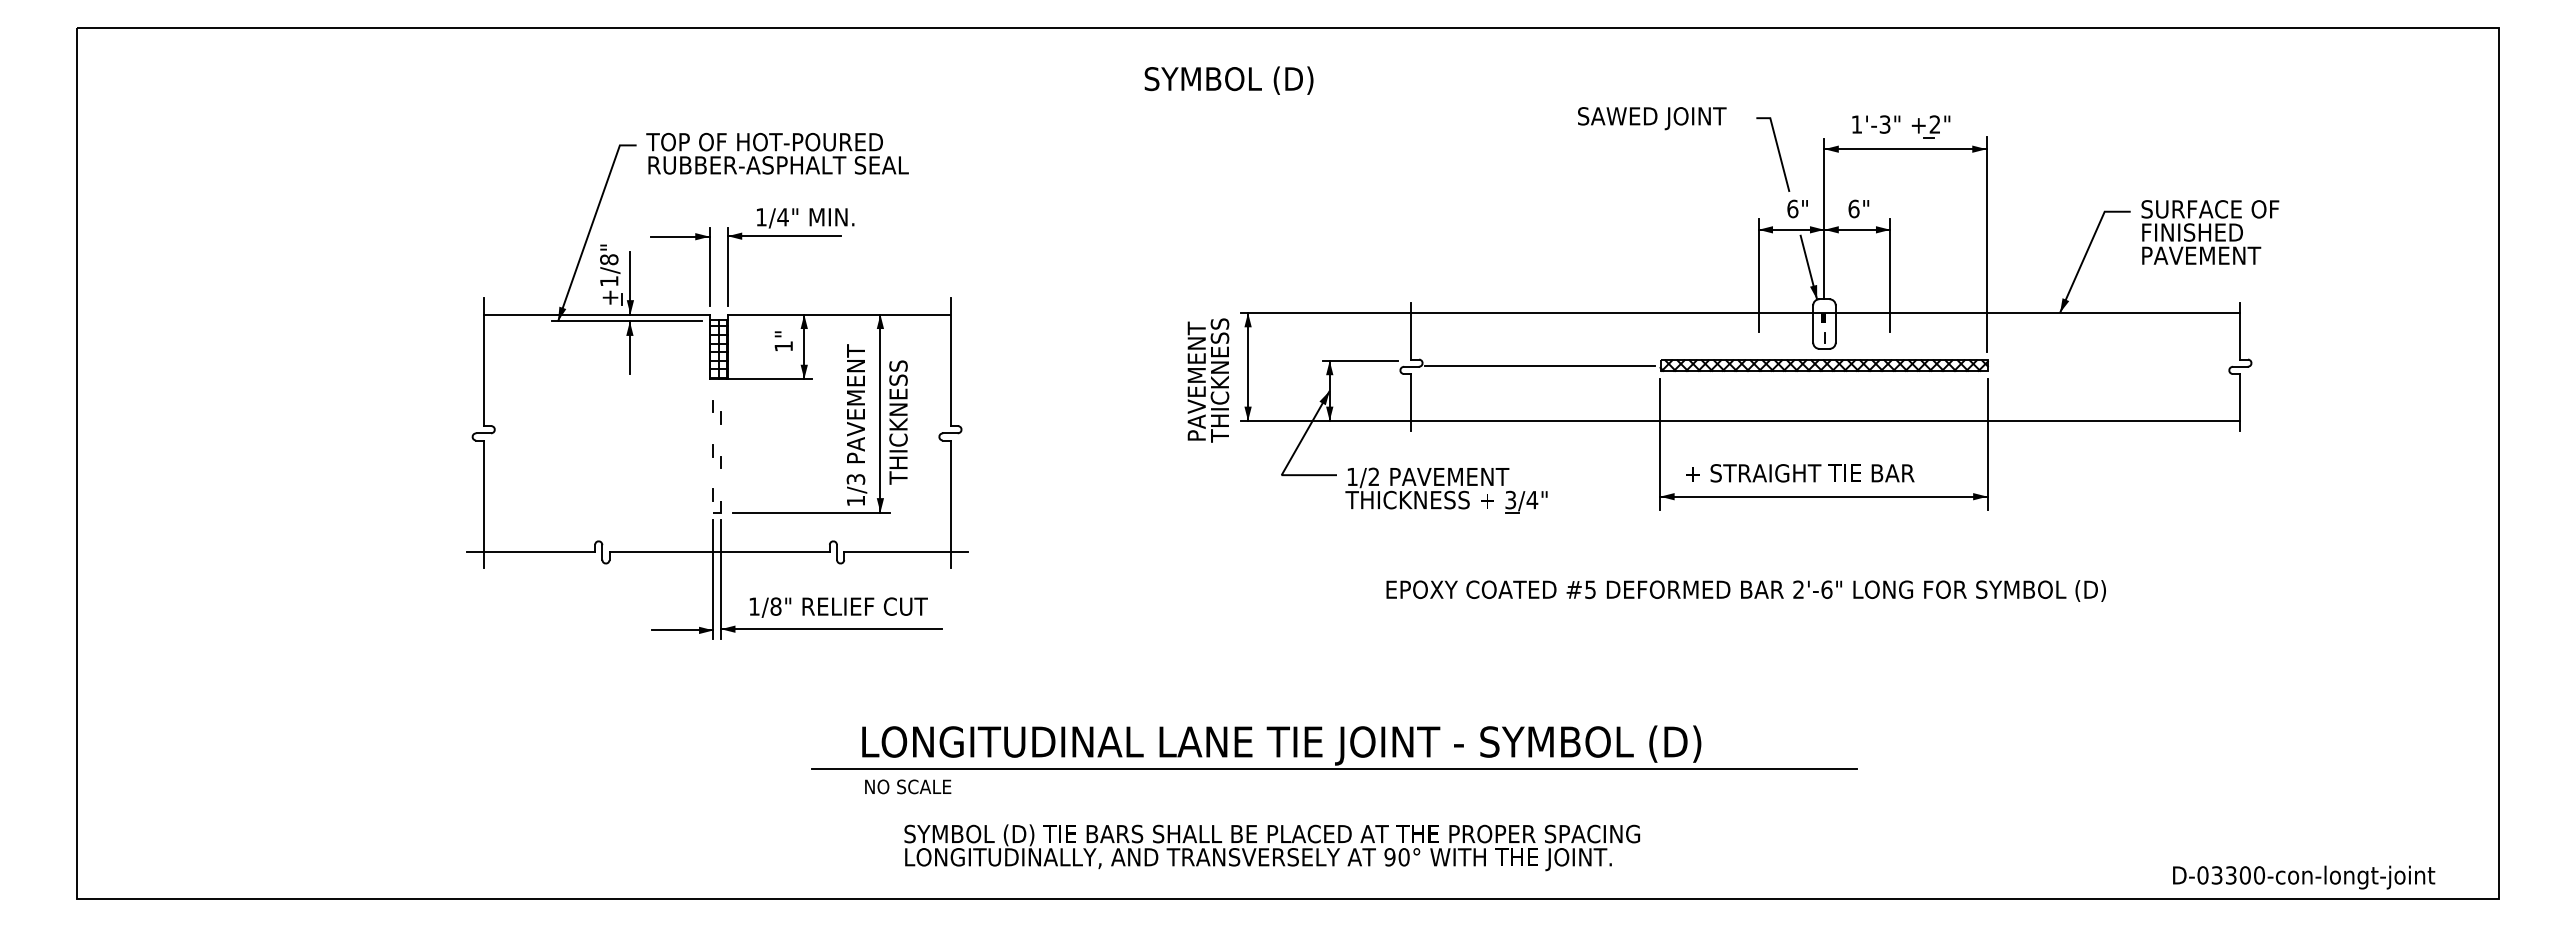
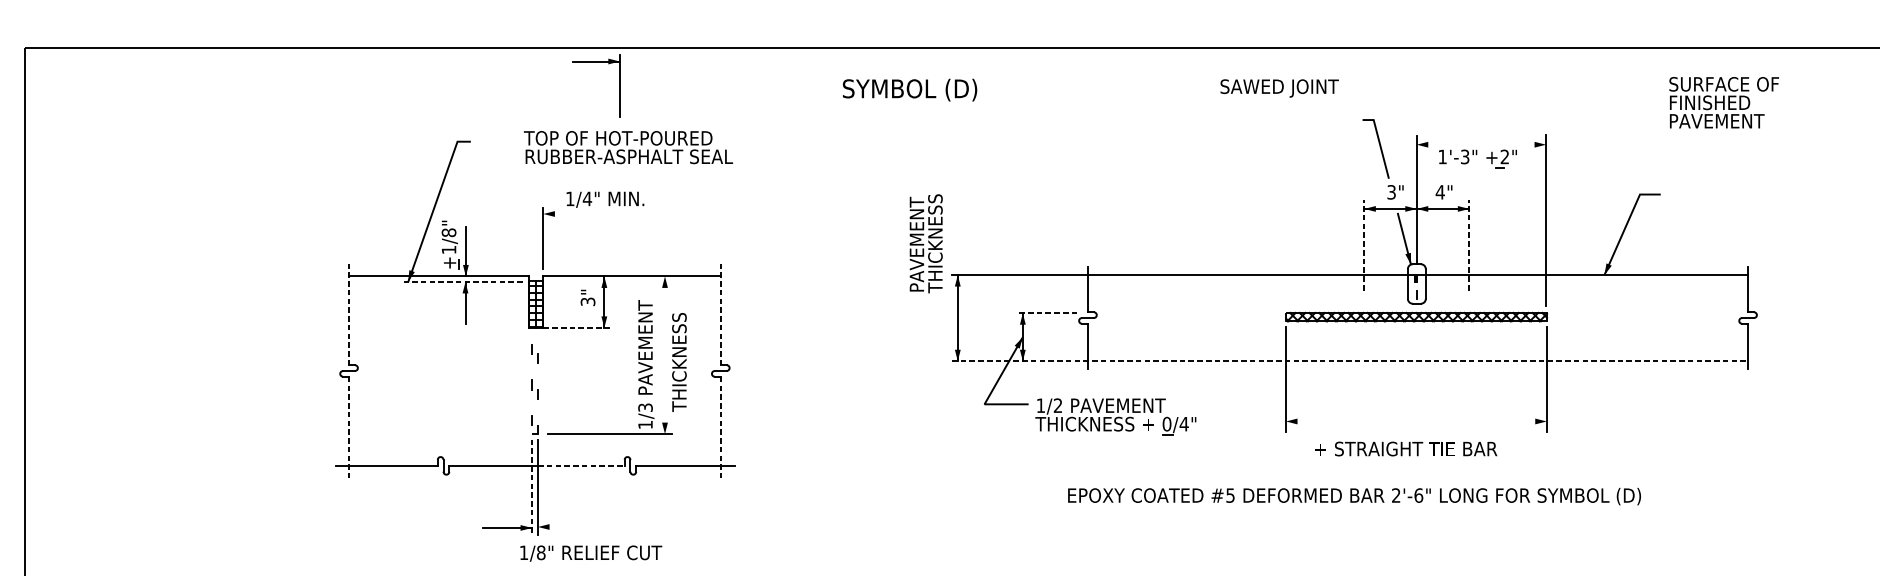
text: (1228, 80) -> (909, 90), moved
text: (1652, 118) -> (1279, 88), moved
part: (1901, 126) -> (1478, 158), moved
line: (1905, 149) -> (1481, 144), removed
text: (777, 153) -> (628, 147), moved
text: (1792, 208) -> (1391, 191), 6" -> 3"
text: (1853, 208) -> (1439, 191), 6" -> 4"
text: (2210, 232) -> (1724, 102), moved
line: (784, 236) -> (588, 214), removed
part: (680, 237) -> (596, 62), moved
line: (1758, 275) -> (1364, 245), solid -> dashed
line: (1889, 275) -> (1468, 245), solid -> dashed
line: (627, 321) -> (463, 281), solid -> dashed
text: (783, 346) -> (587, 301), 1" -> 3"
line: (1360, 360) -> (1047, 313), solid -> dashed
line: (483, 362) -> (348, 314), solid -> dashed
line: (950, 362) -> (720, 314), solid -> dashed
line: (1539, 365) -> (1189, 316), removed
line: (769, 379) -> (576, 328), solid -> dashed
text: (1208, 380) -> (926, 243), moved
line: (880, 413) -> (665, 355), removed
line: (1740, 421) -> (1349, 361), solid -> dashed
text: (1800, 473) -> (1406, 449), moved
line: (1823, 496) -> (1416, 421), removed
text: (1510, 499) -> (1166, 423), 3/4" -> 0/4"
line: (483, 504) -> (348, 427), solid -> dashed
line: (950, 504) -> (720, 427), solid -> dashed
line: (775, 552) -> (581, 465), solid -> dashed
line: (713, 579) -> (532, 487), solid -> dashed
text: (838, 607) -> (591, 553), moved
line: (831, 629) -> (626, 527), removed

